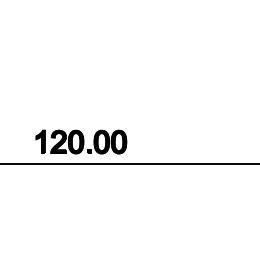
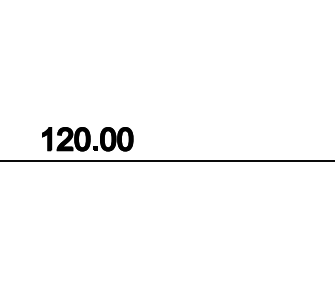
part: (81, 142) -> (87, 139), moved

